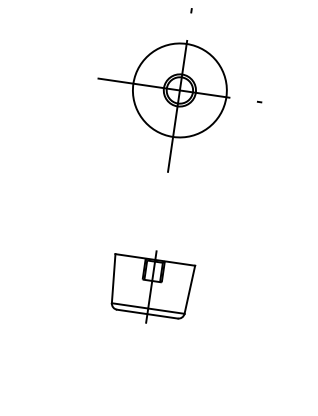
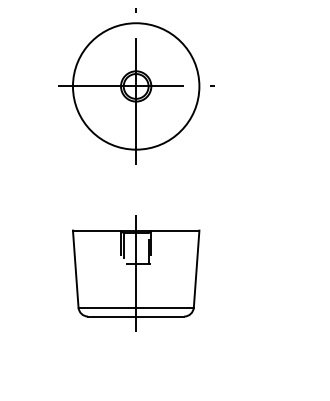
circle: (179, 90) -> (135, 86), size x1.43
part: (151, 287) -> (136, 273), size x1.67

